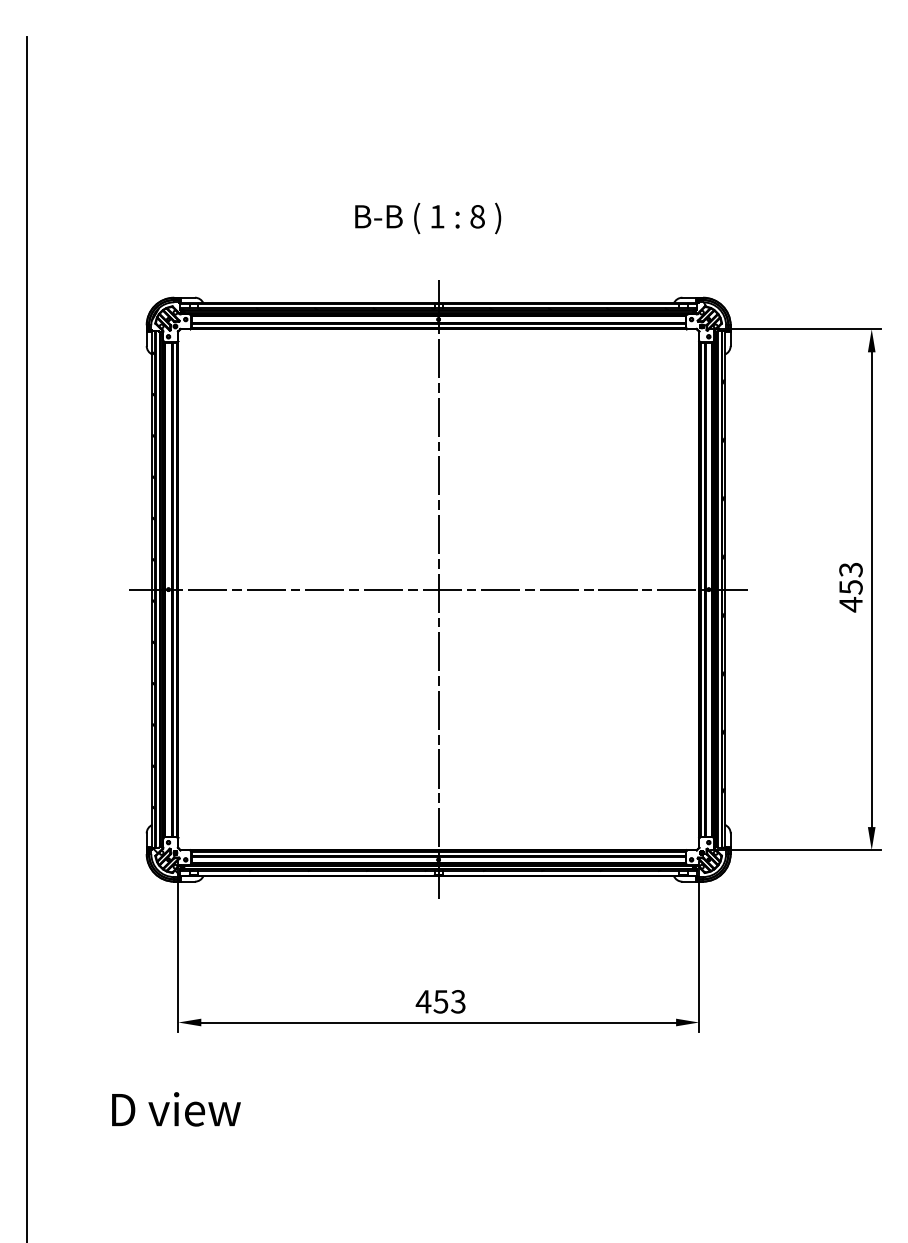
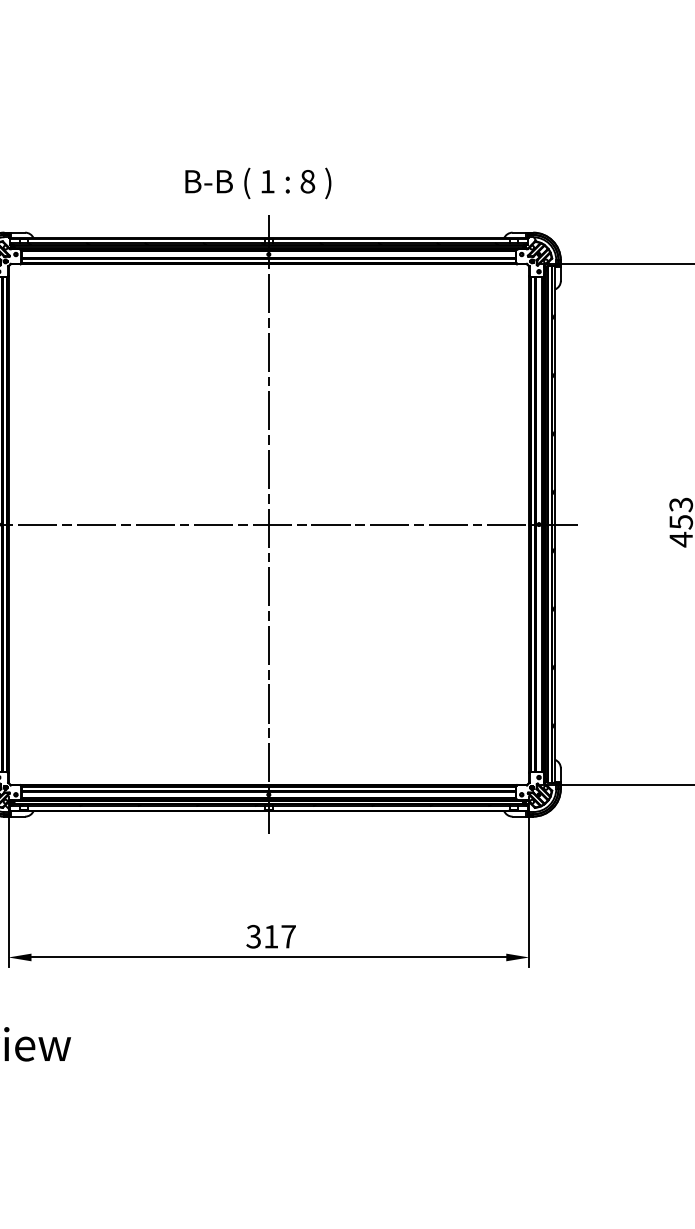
text: (428, 218) -> (258, 183), moved
text: (440, 1001) -> (270, 936), 453 -> 317

